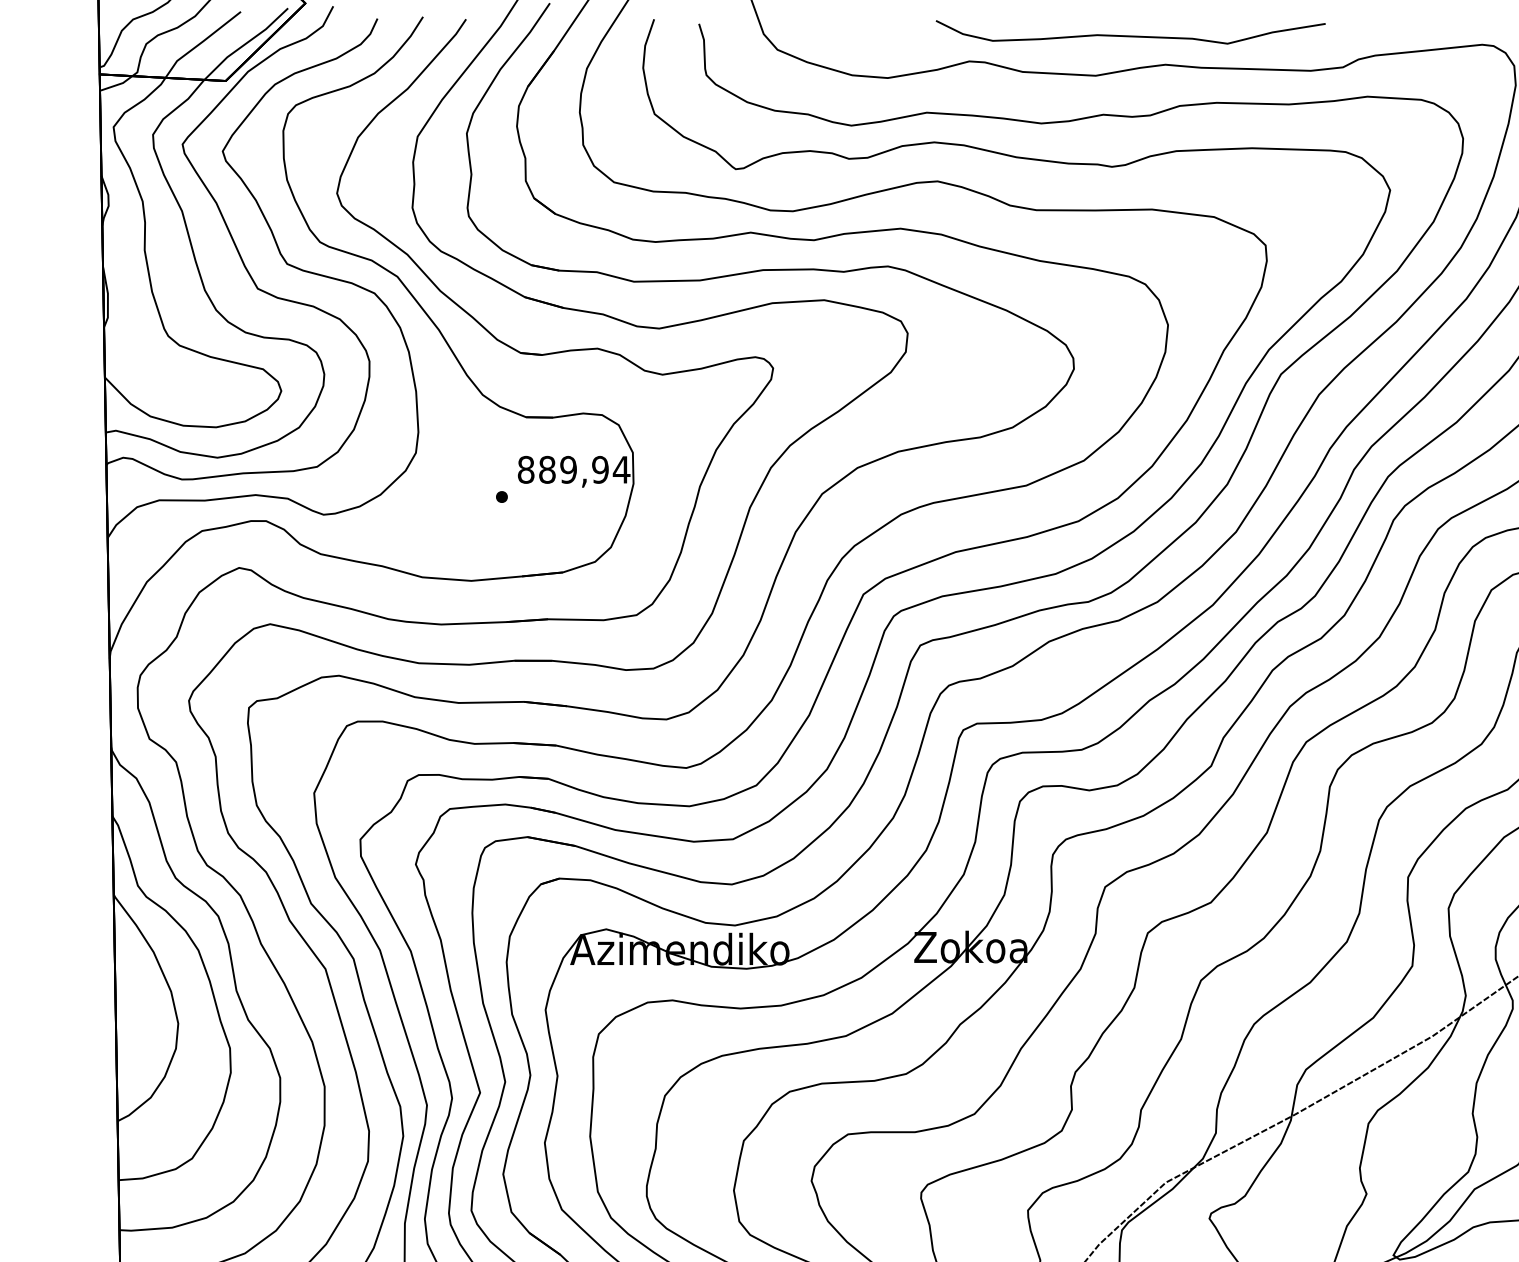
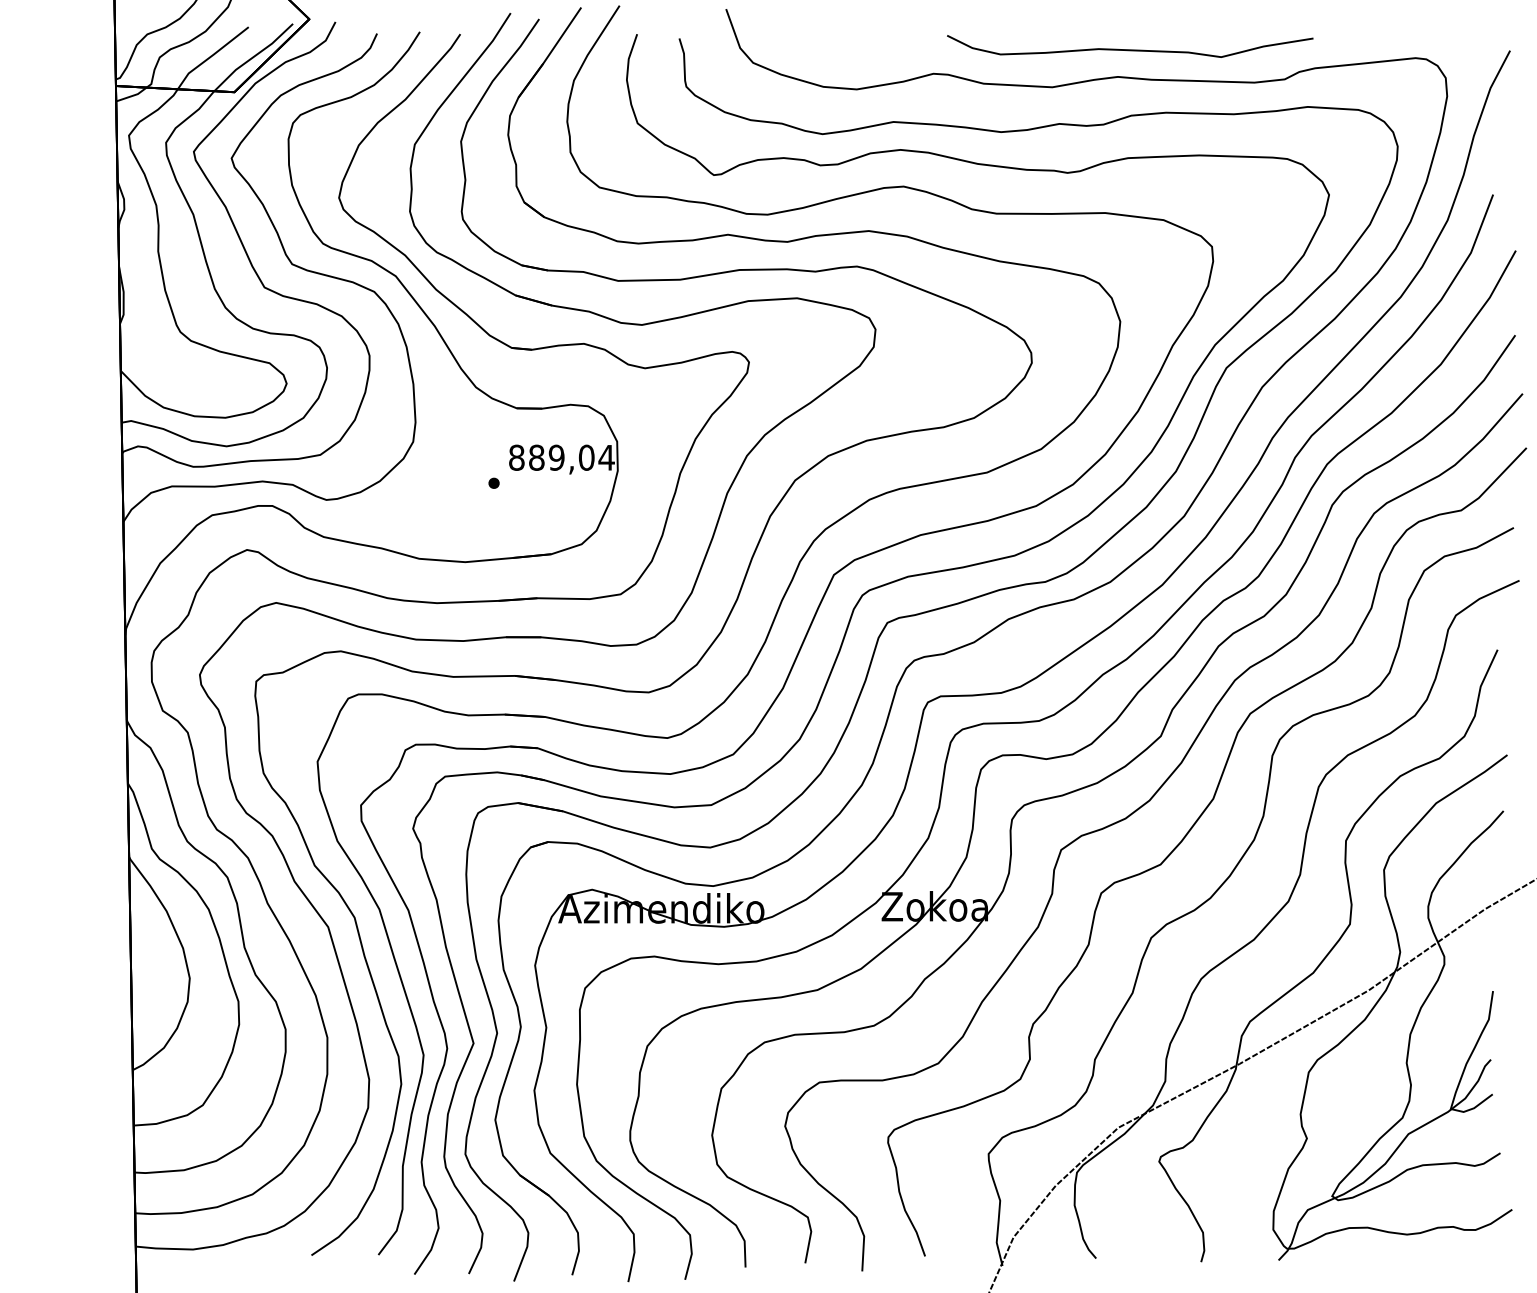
curve: (1131, 35) -> (1130, 49), moved
text: (600, 469) -> (586, 457), 889,94 -> 889,04

